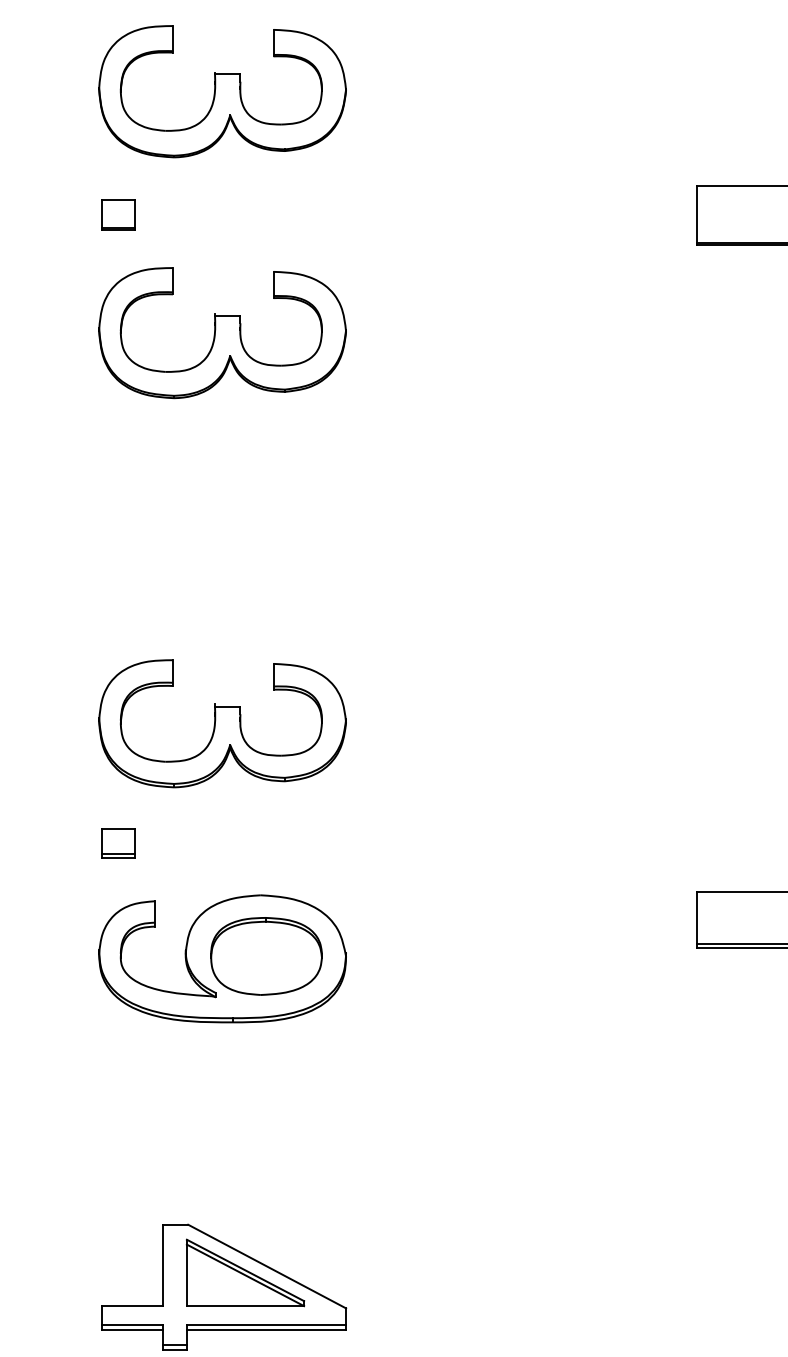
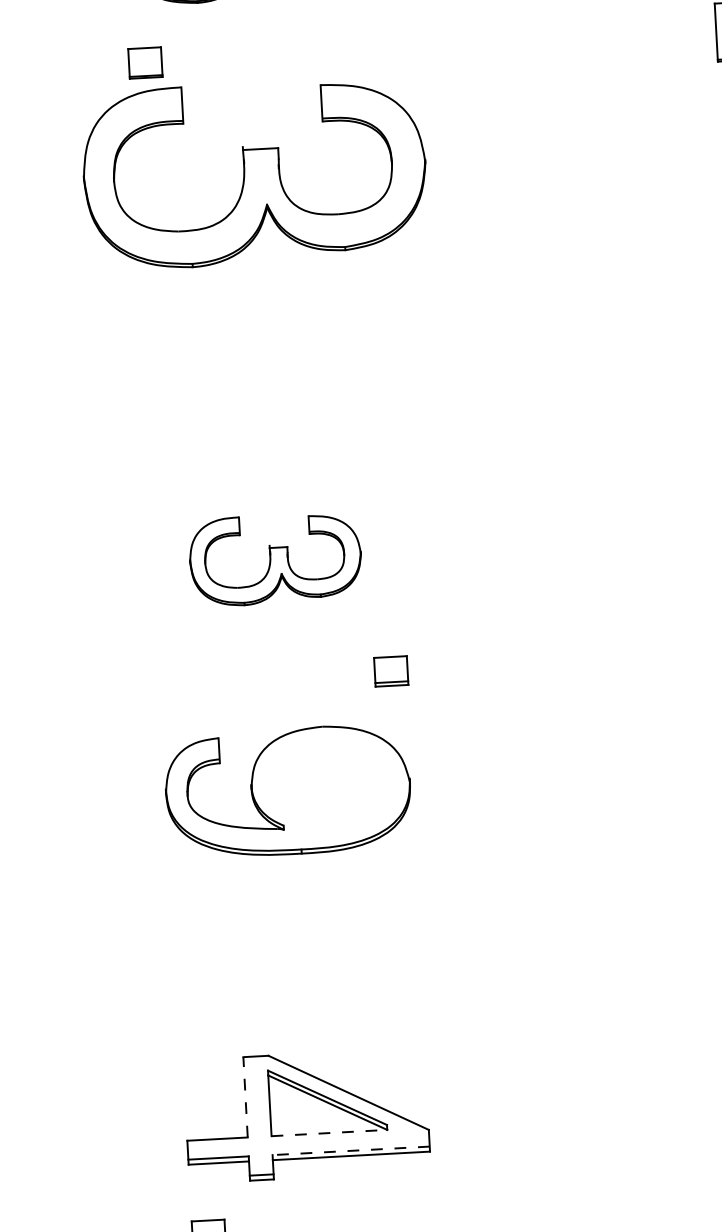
part: (222, 333) -> (254, 174), size x1.4
part: (222, 723) -> (275, 559), size x0.7
part: (118, 843) -> (391, 671), moved
part: (266, 956) -> (331, 786), removed
line: (162, 1265) -> (245, 1097), solid -> dashed
line: (245, 1306) -> (329, 1133), solid -> dashed
line: (266, 1325) -> (351, 1151), solid -> dashed

